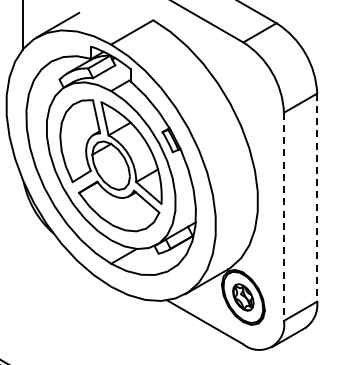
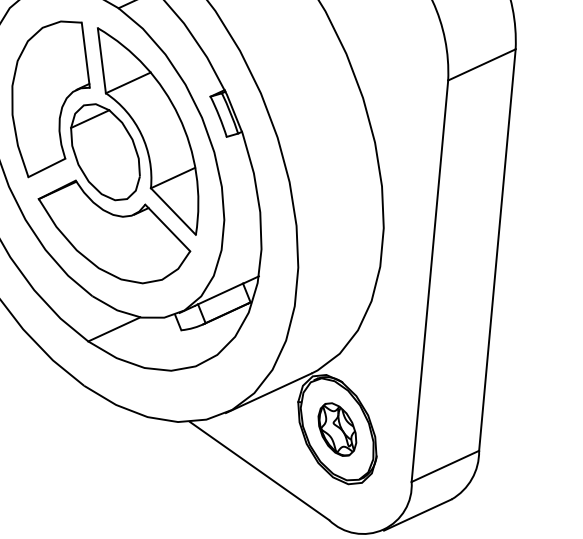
line: (317, 198) -> (497, 251), dashed -> solid
line: (283, 217) -> (428, 282), dashed -> solid

